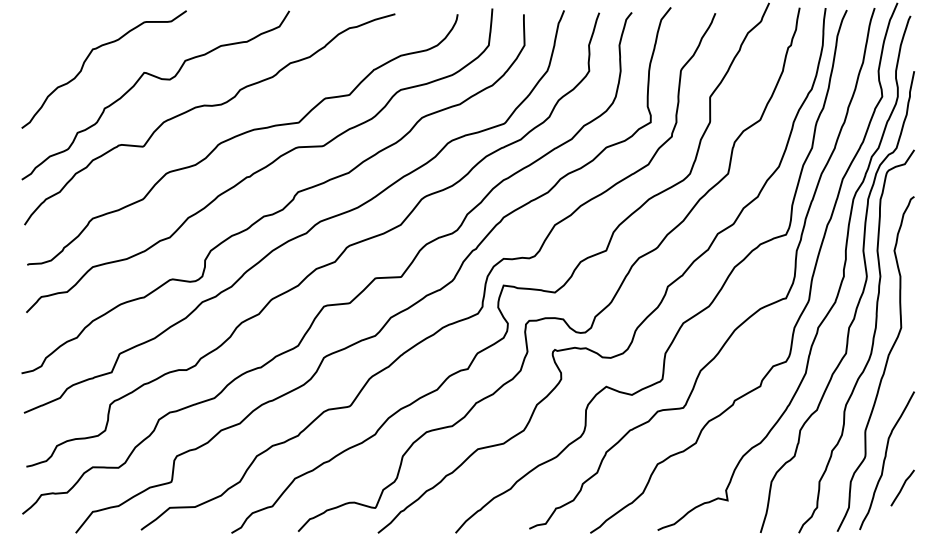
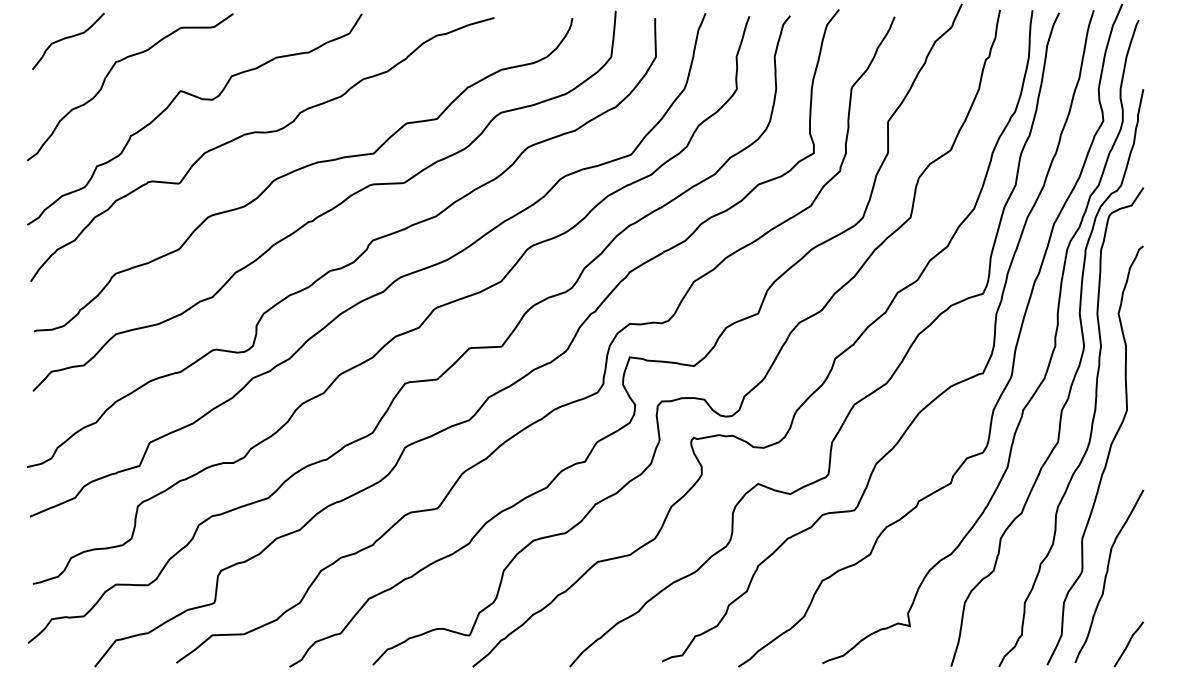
curve: (54, 30) -> (68, 38), added
curve: (902, 487) -> (1128, 643), moved

